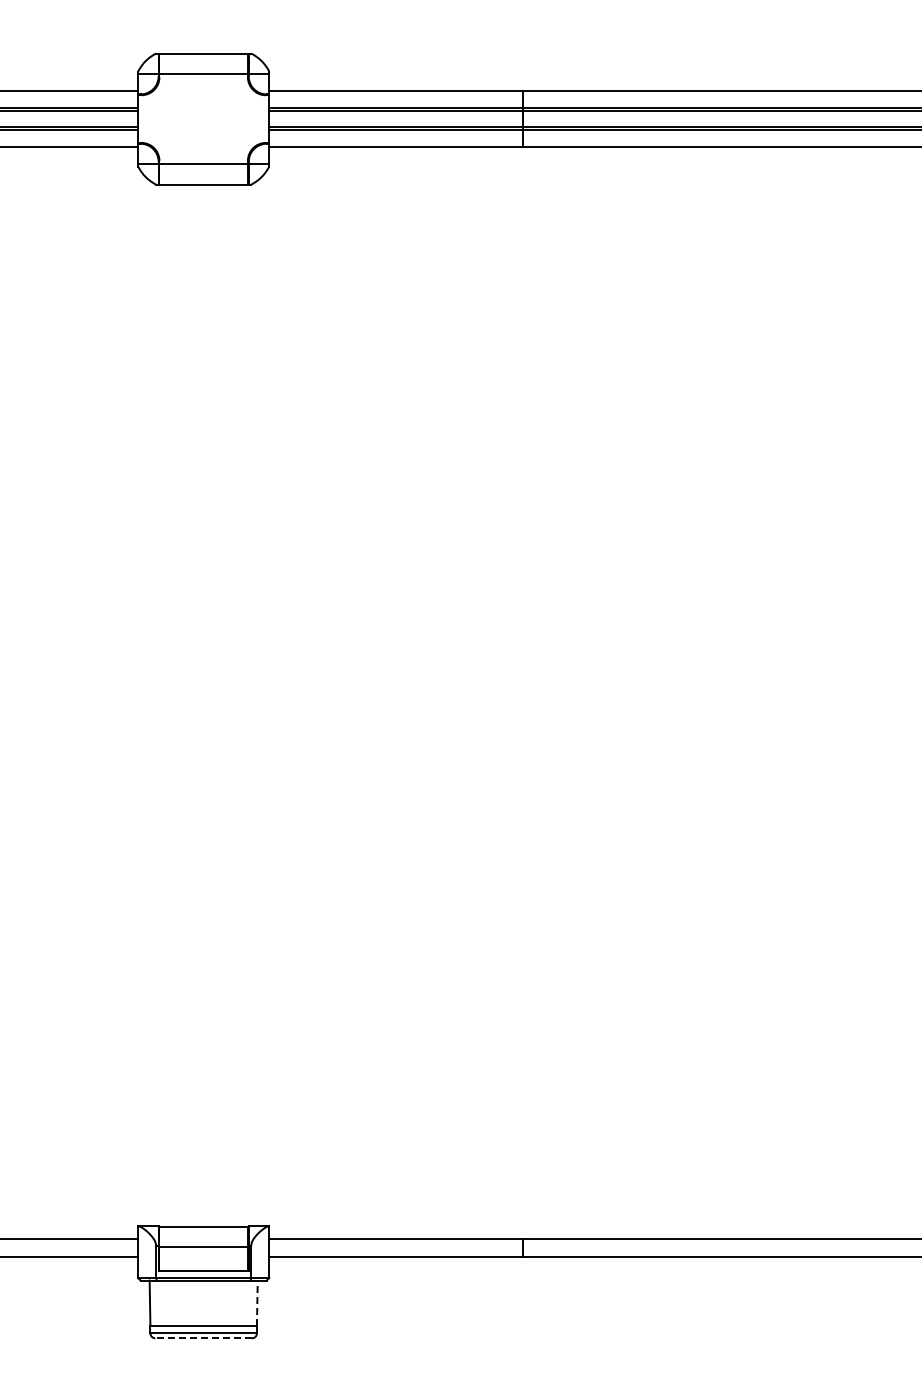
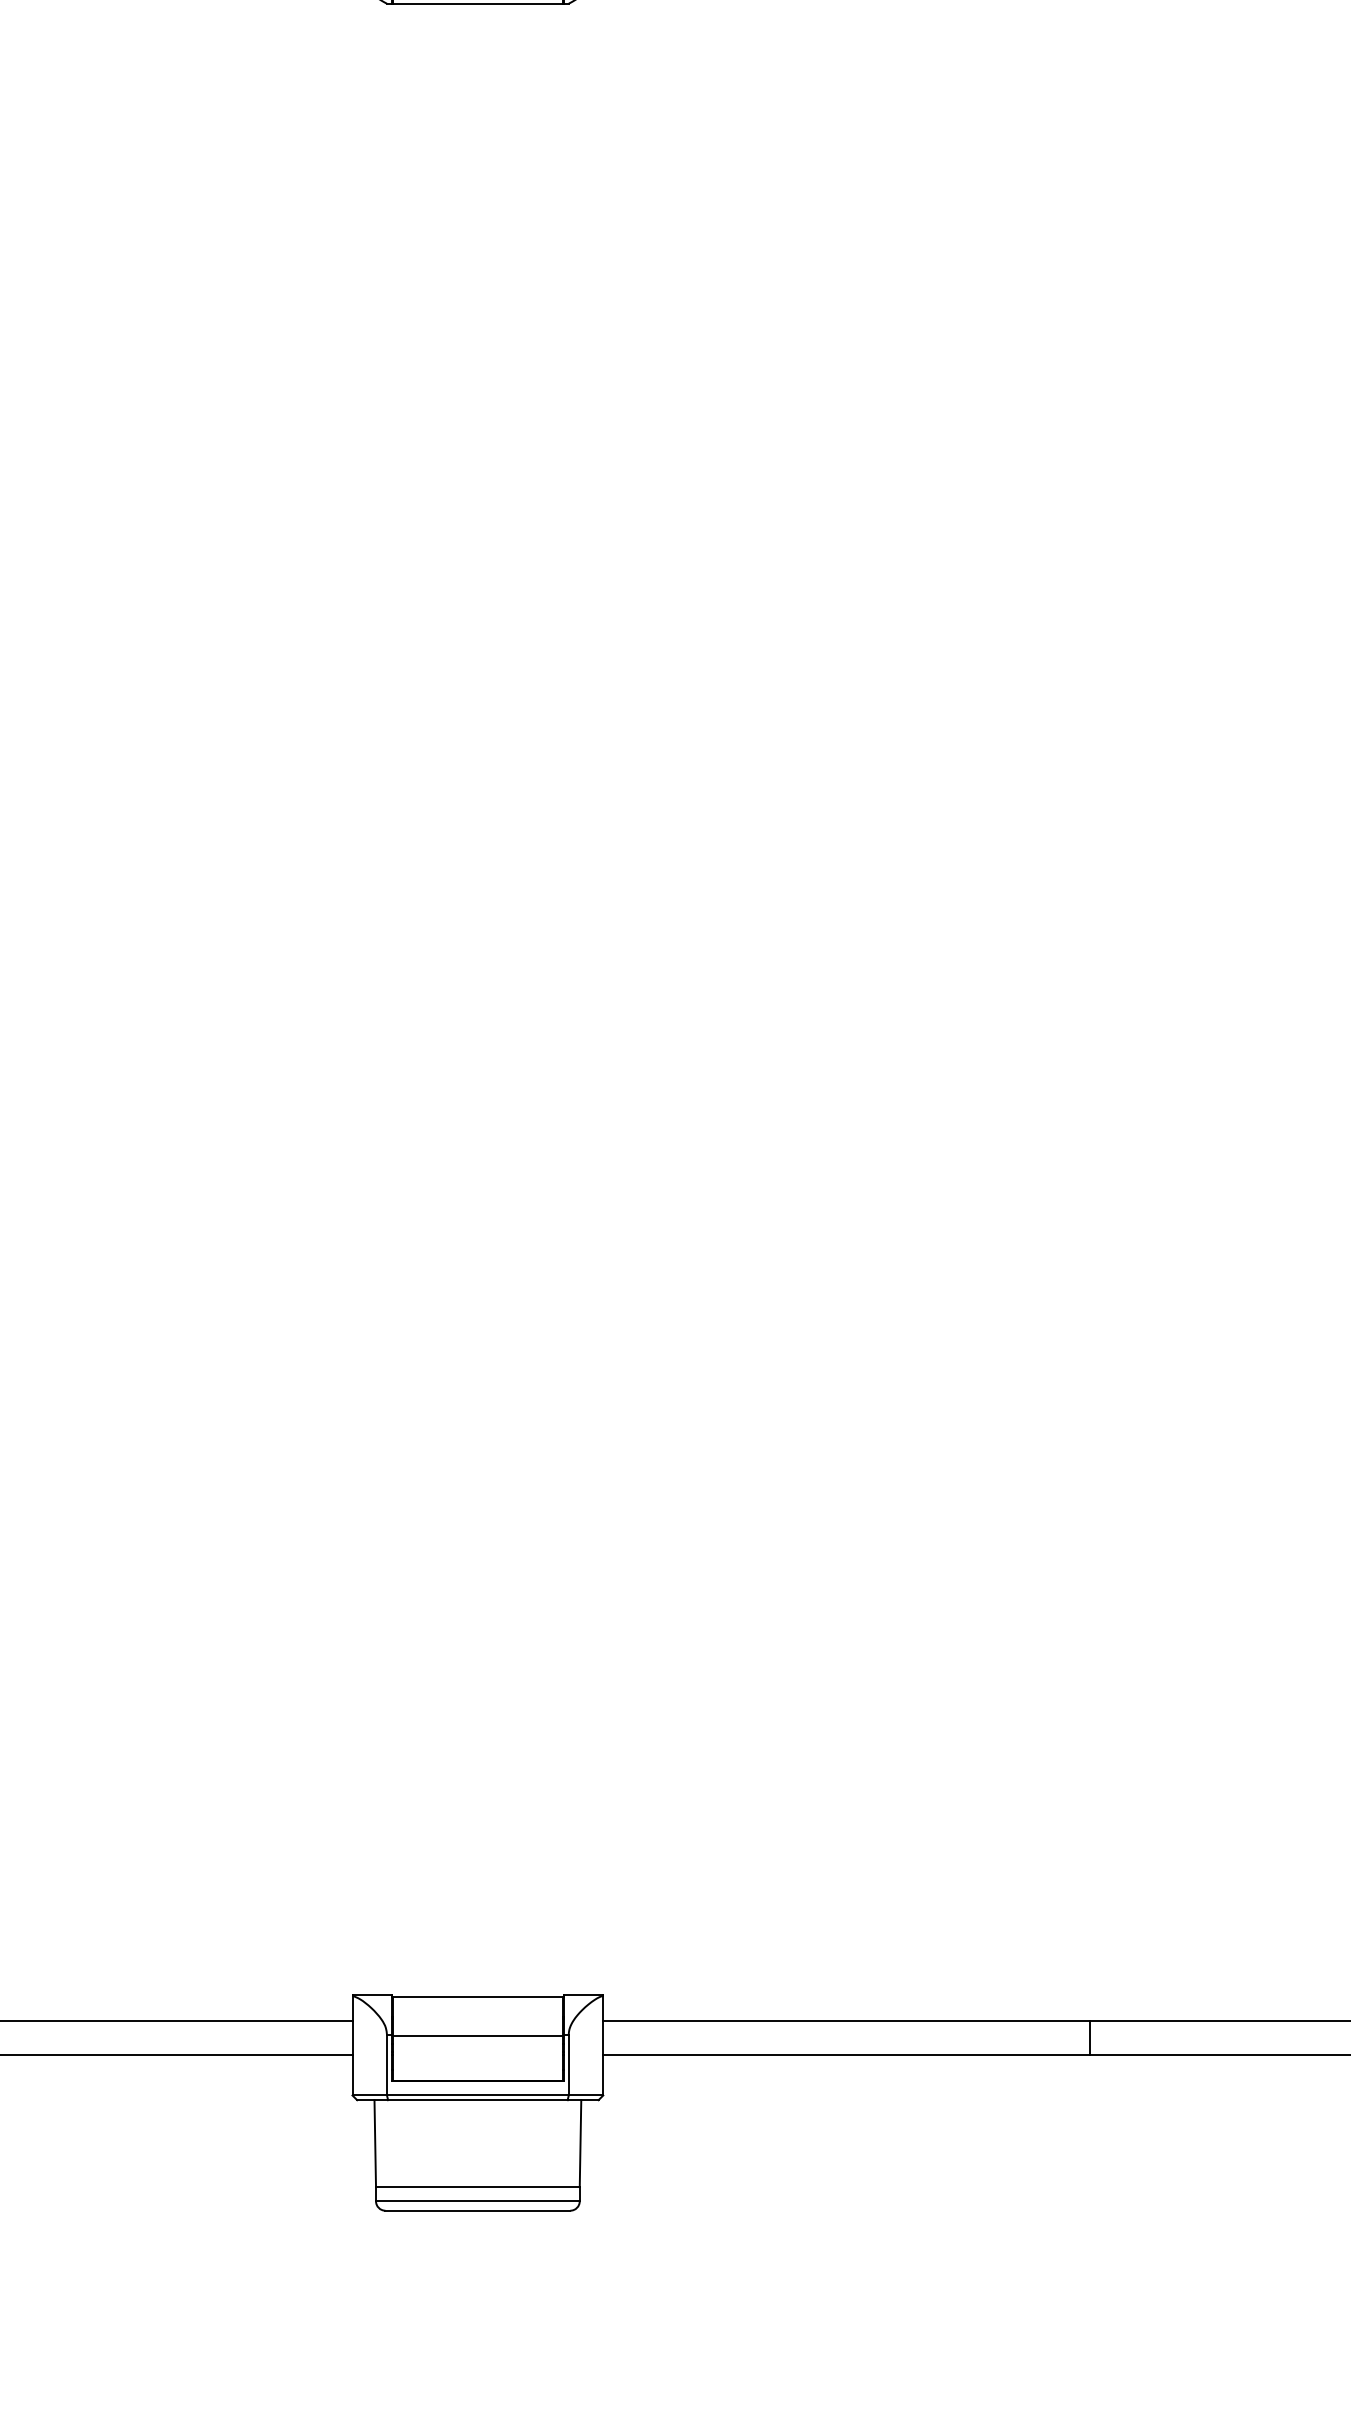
line: (257, 1303) -> (580, 2144), dashed -> solid
line: (203, 1338) -> (477, 2211), dashed -> solid

